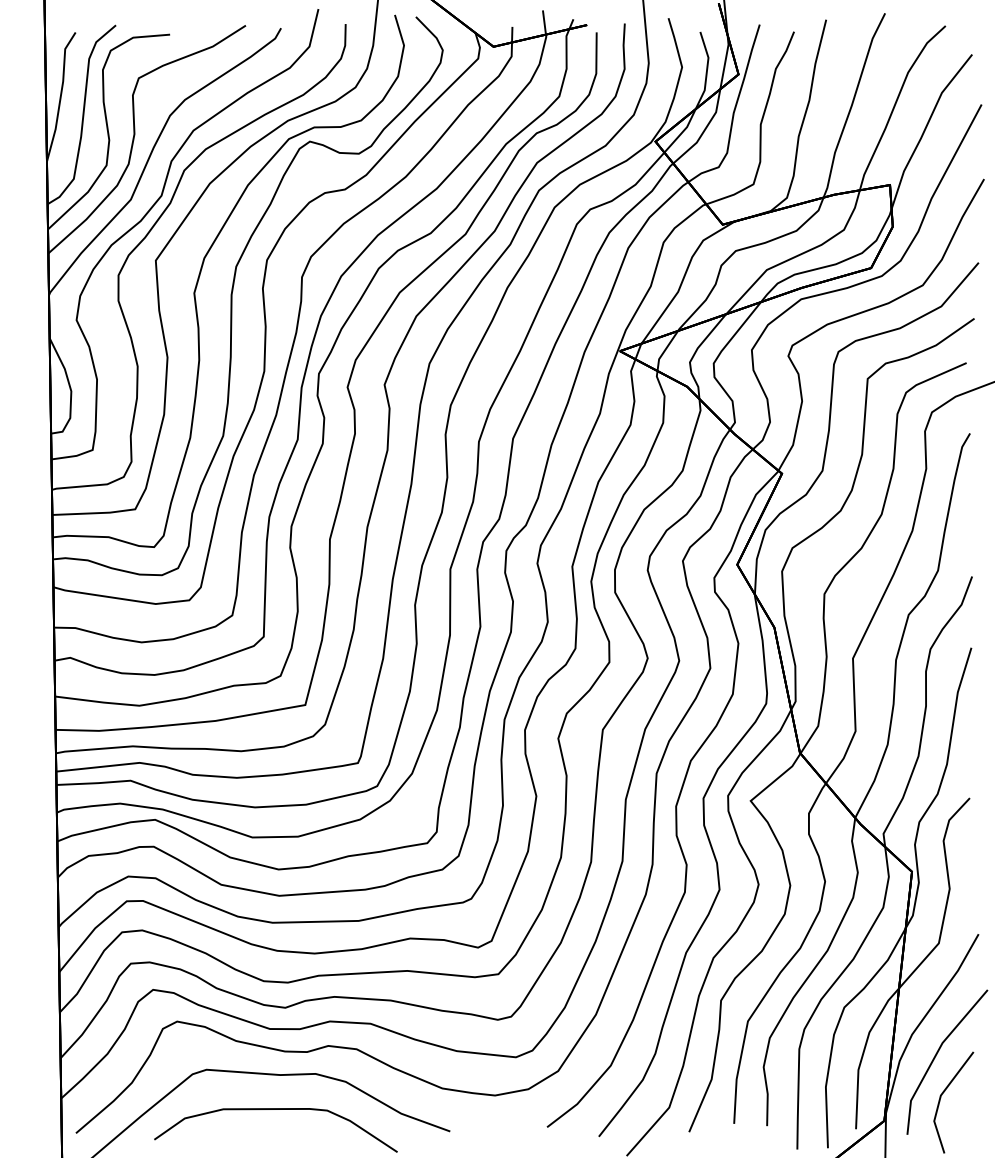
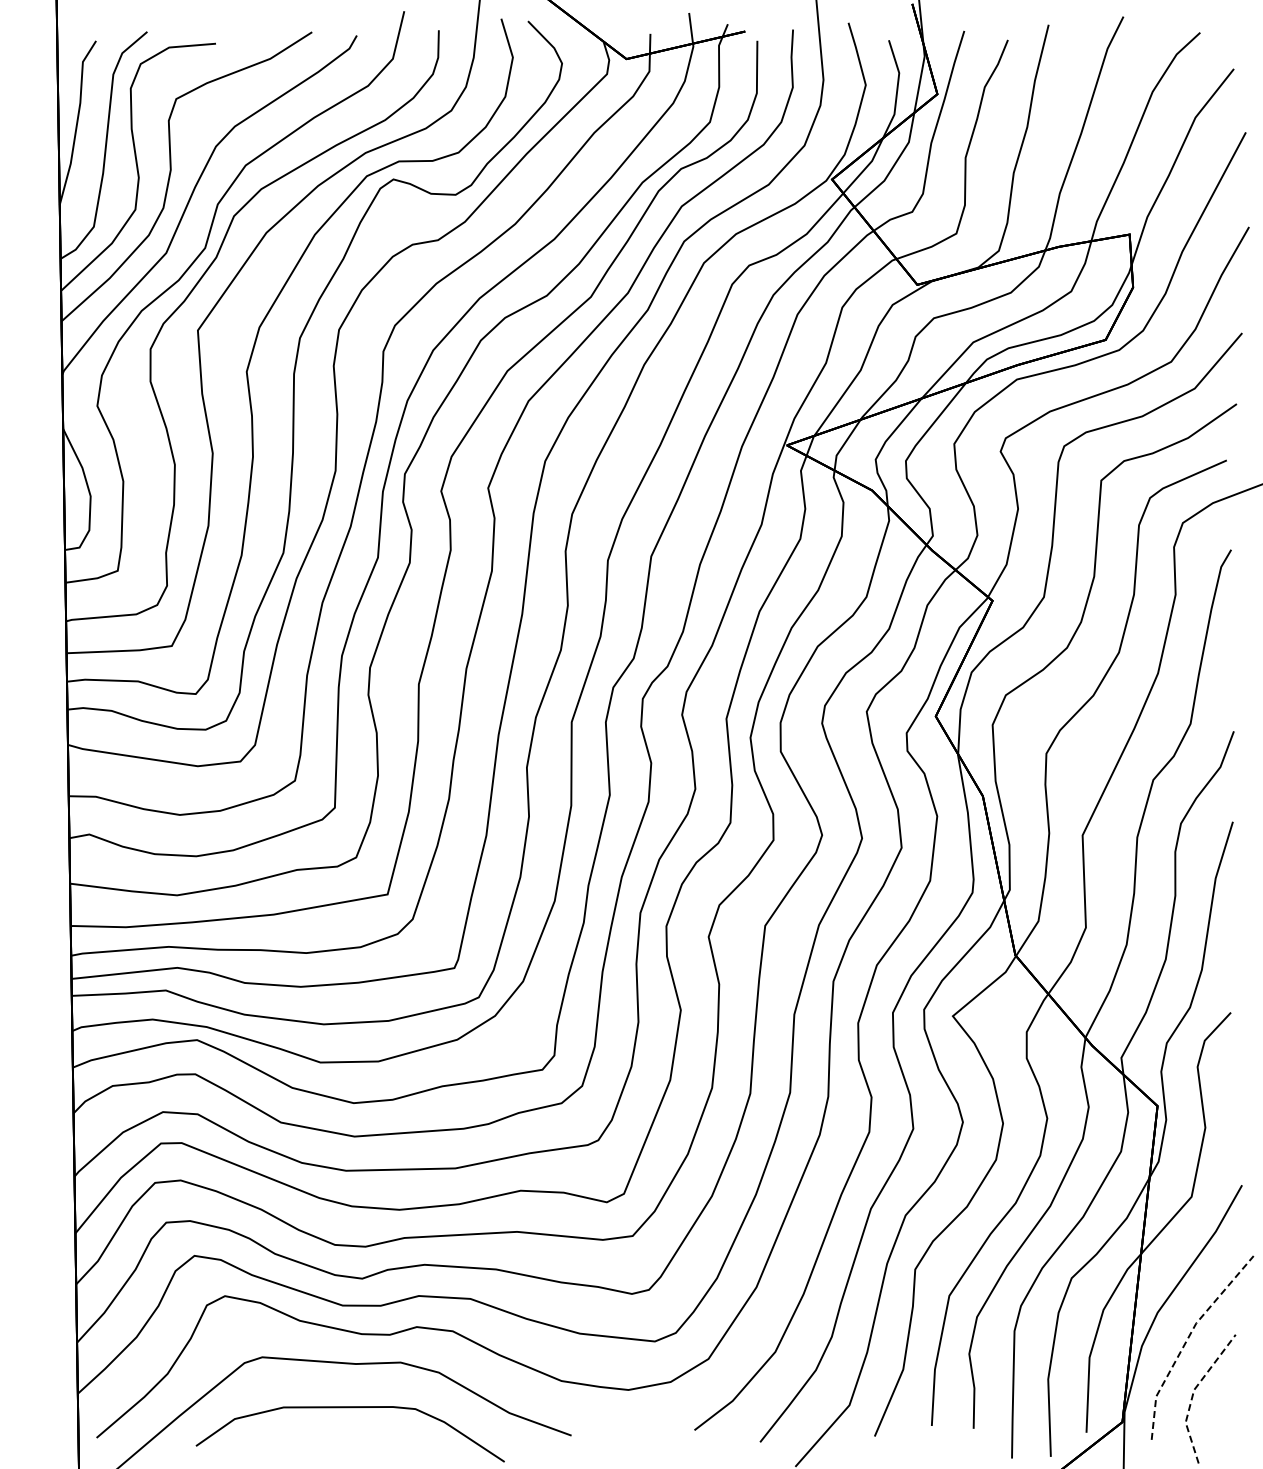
line: (935, 1055) -> (1187, 1339), solid -> dashed
line: (940, 1097) -> (1193, 1392), solid -> dashed

